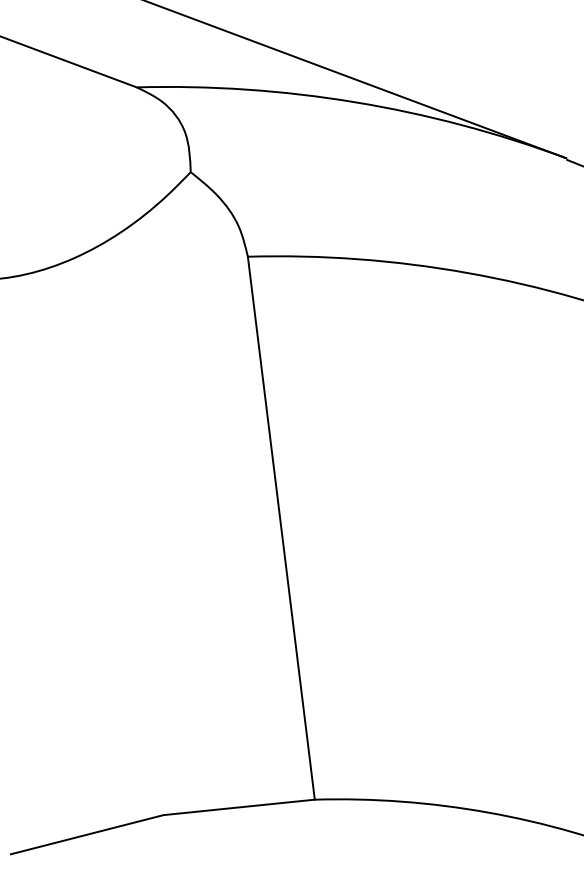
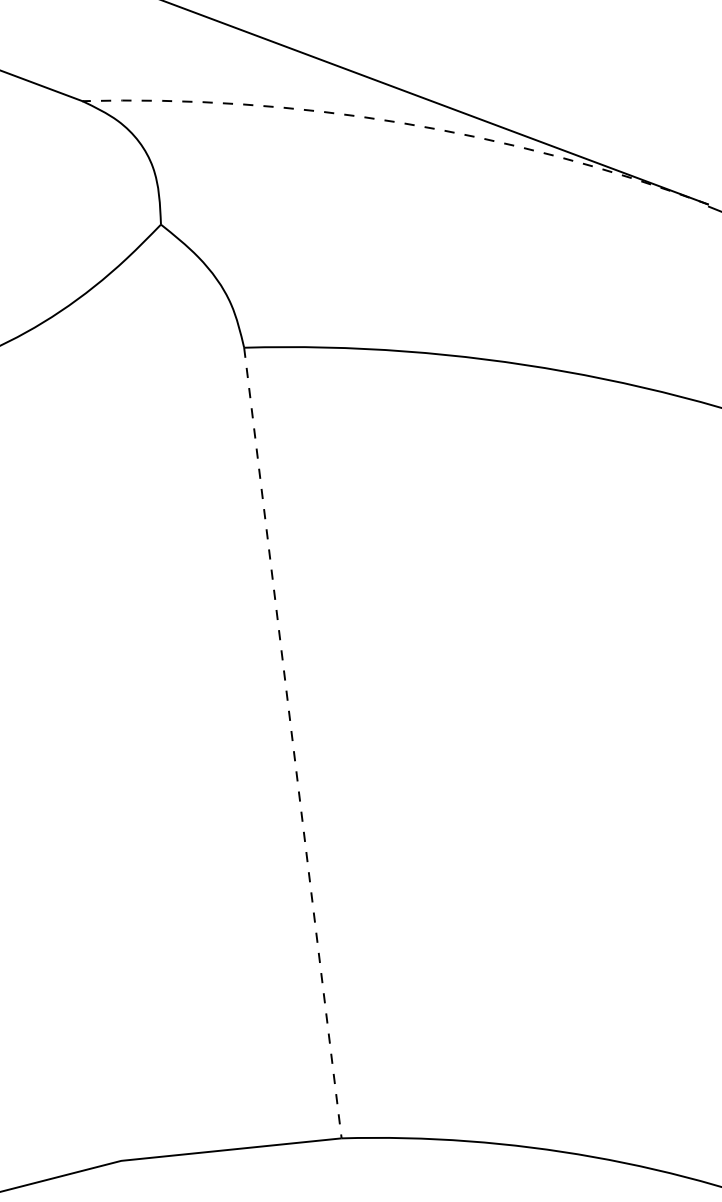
arc: (355, 102) -> (400, 123), solid -> dashed
line: (281, 528) -> (293, 743), solid -> dashed

